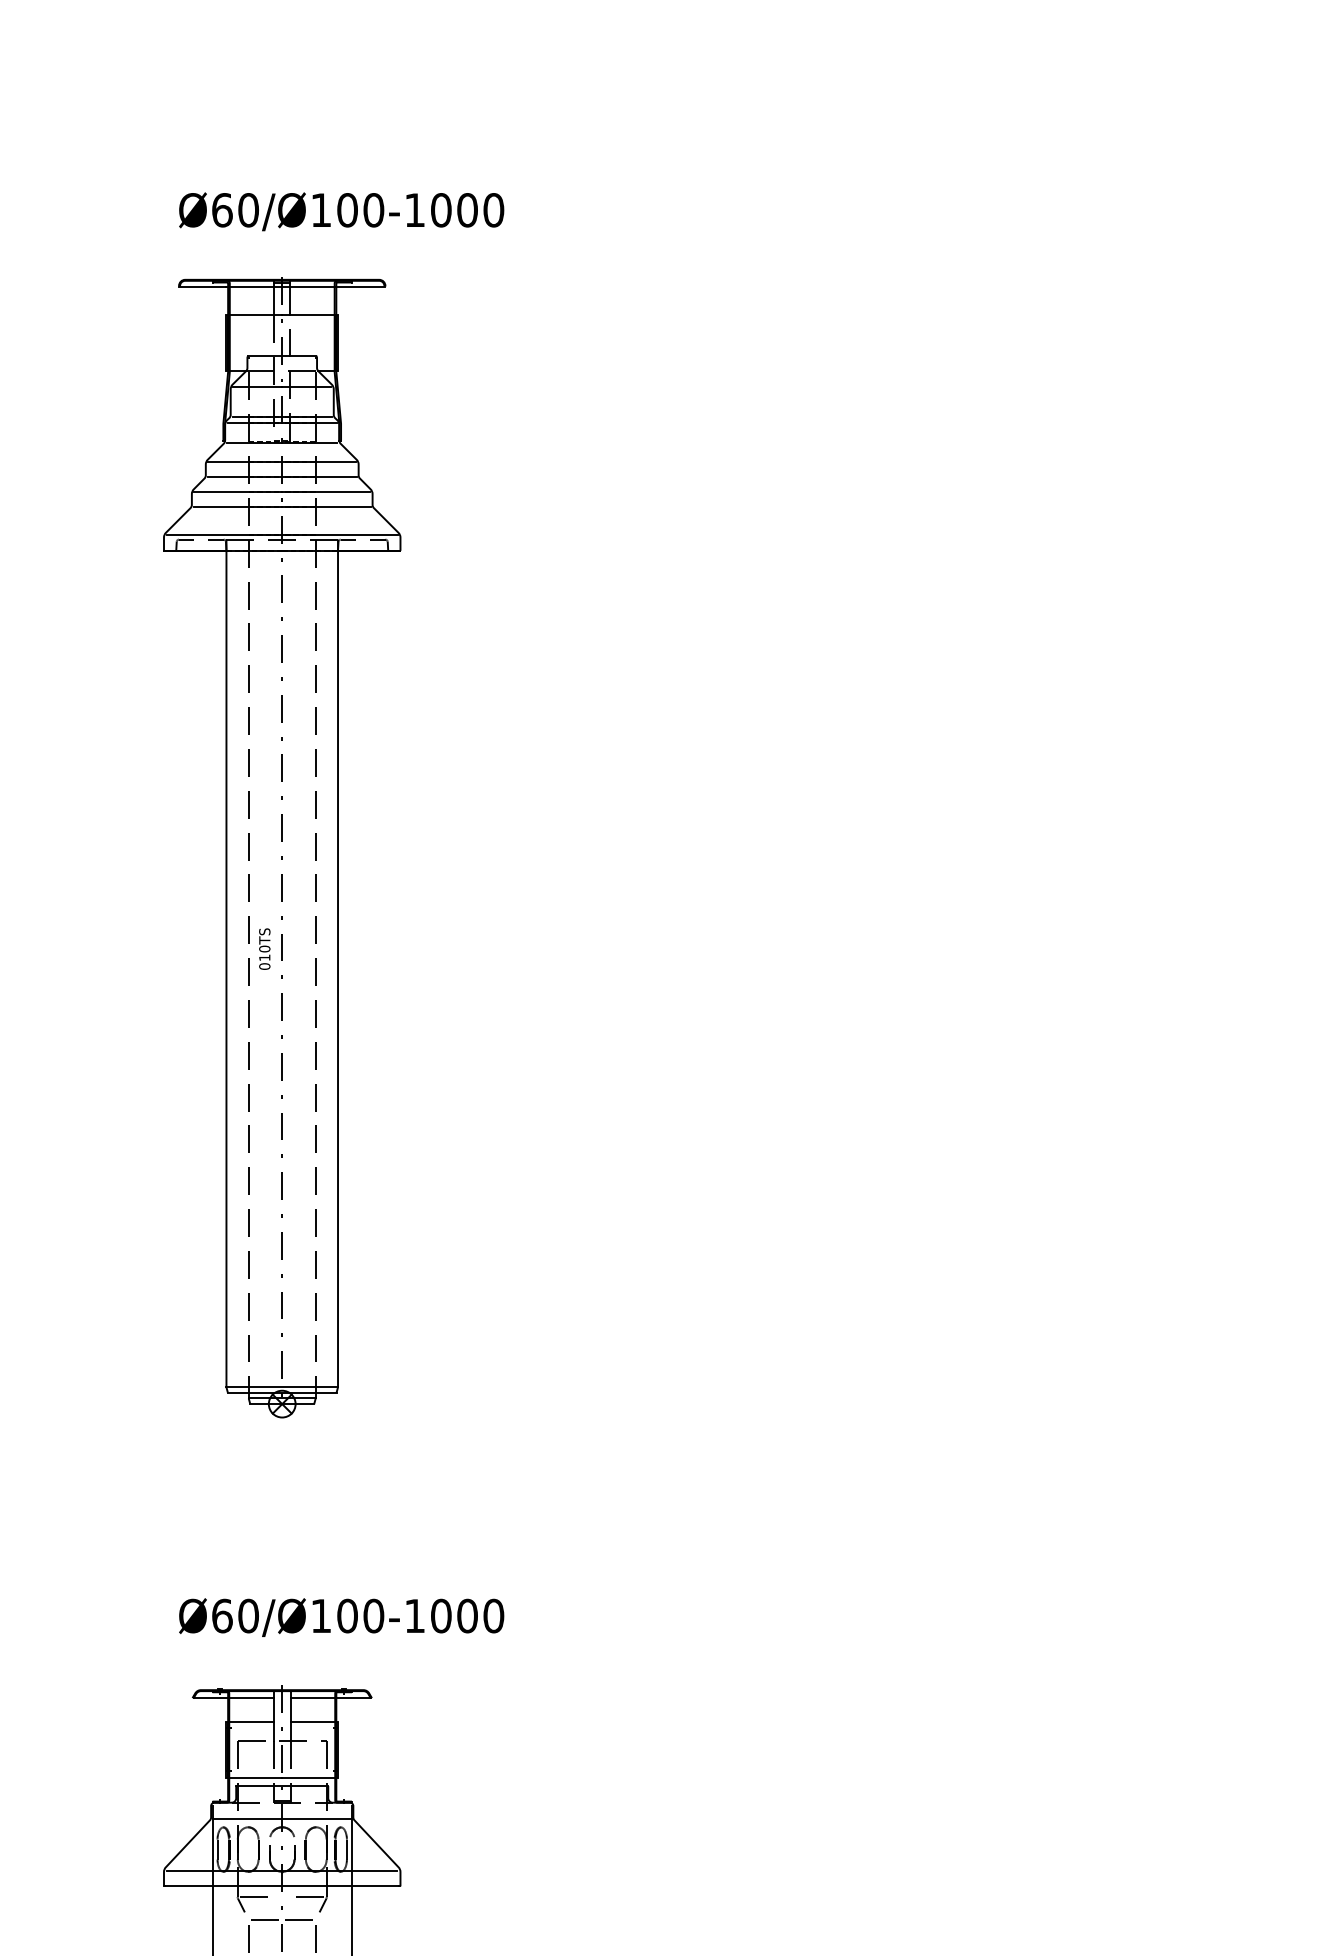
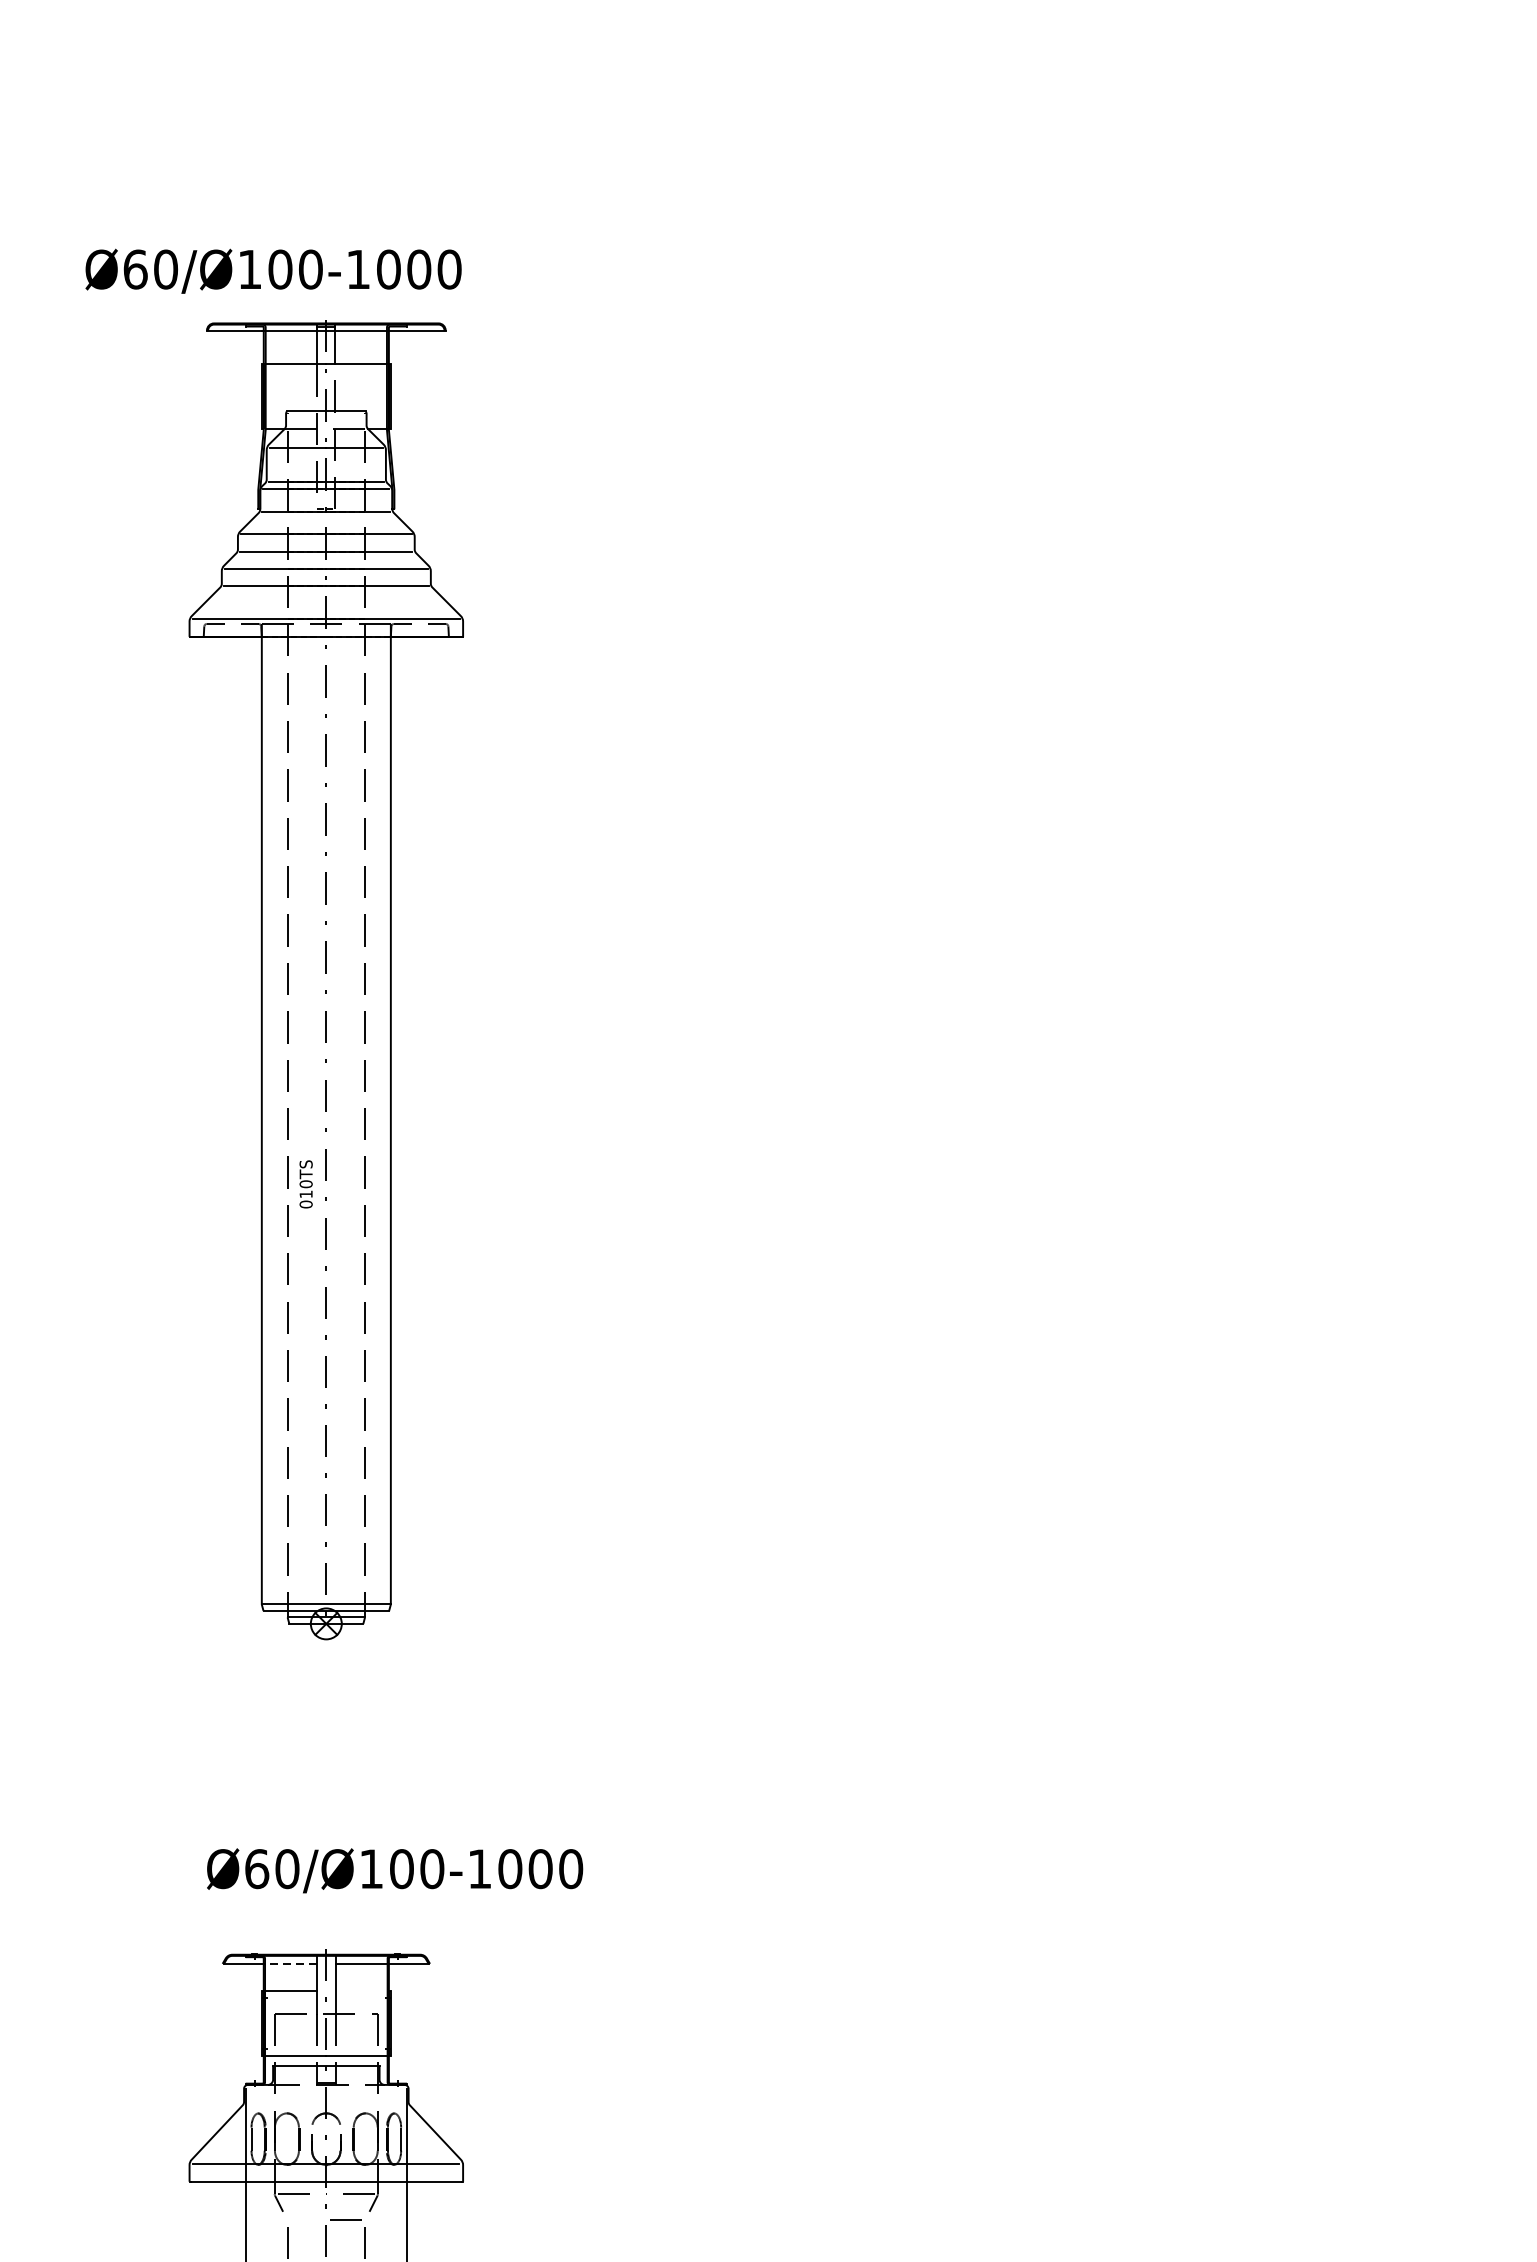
text: (341, 211) -> (273, 270), moved
text: (264, 948) -> (305, 1183), moved
line: (251, 1697) -> (290, 1963), solid -> dashed
line: (312, 1721) -> (361, 1991), removed
line: (281, 1818) -> (325, 2103), removed
line: (266, 1919) -> (308, 2220), removed

